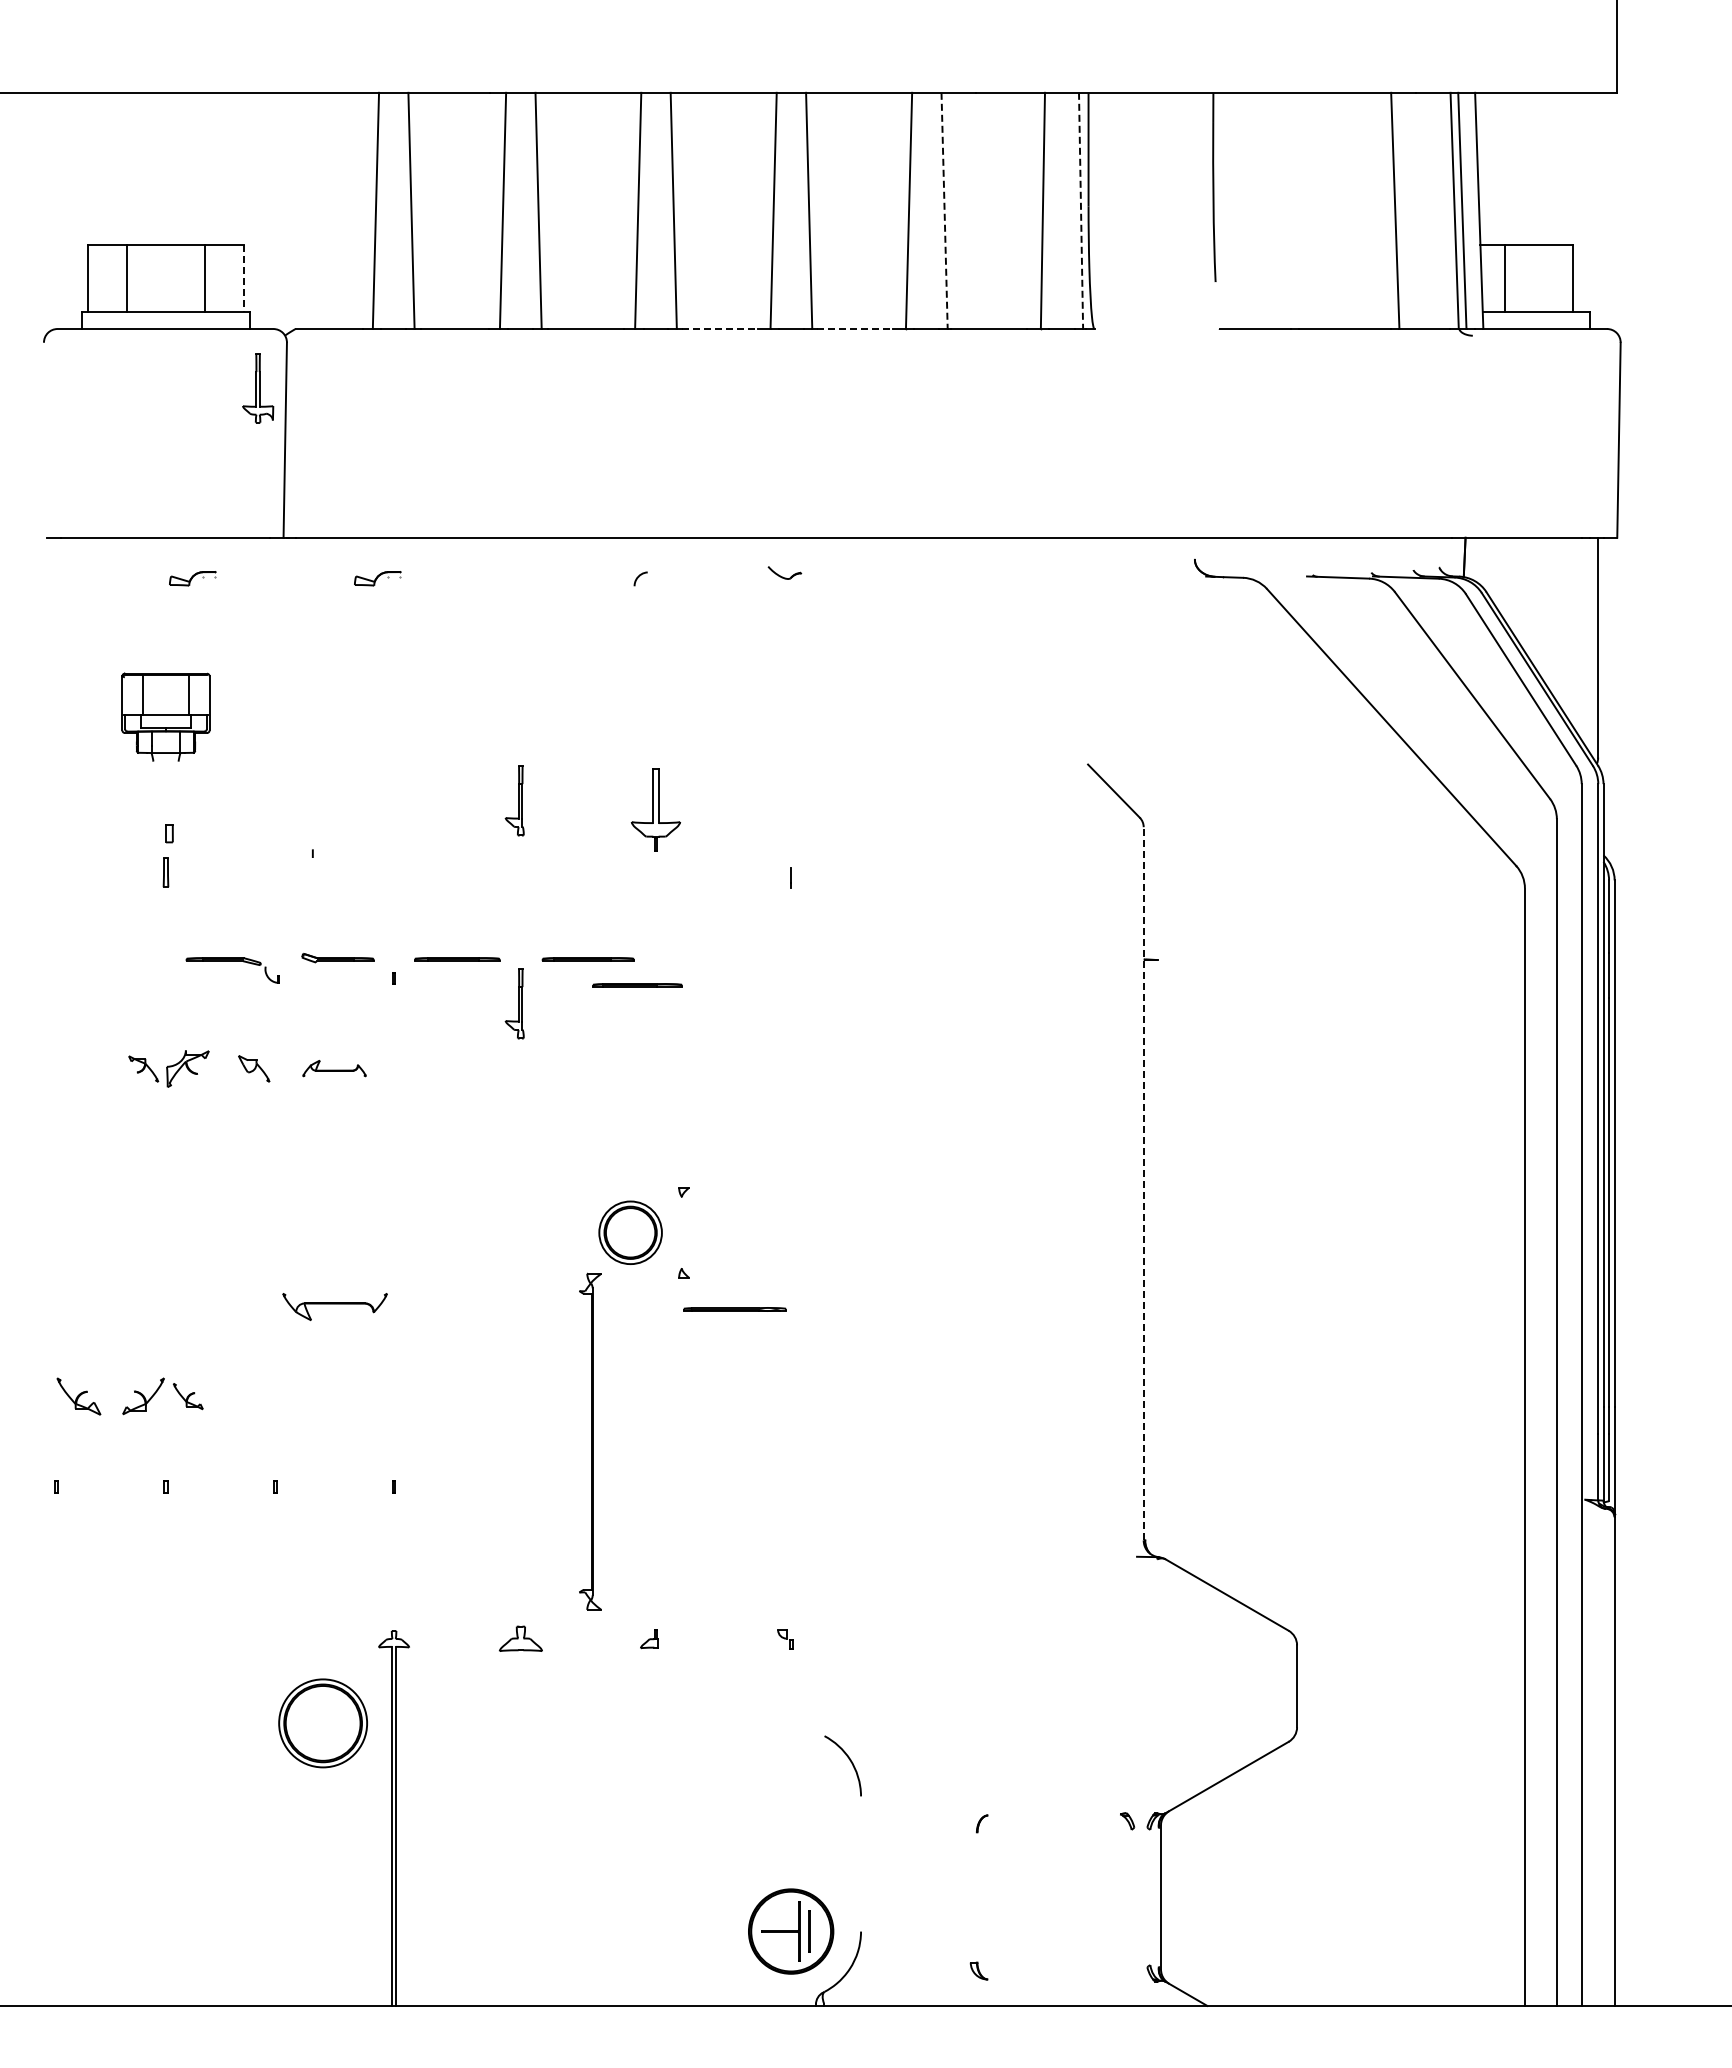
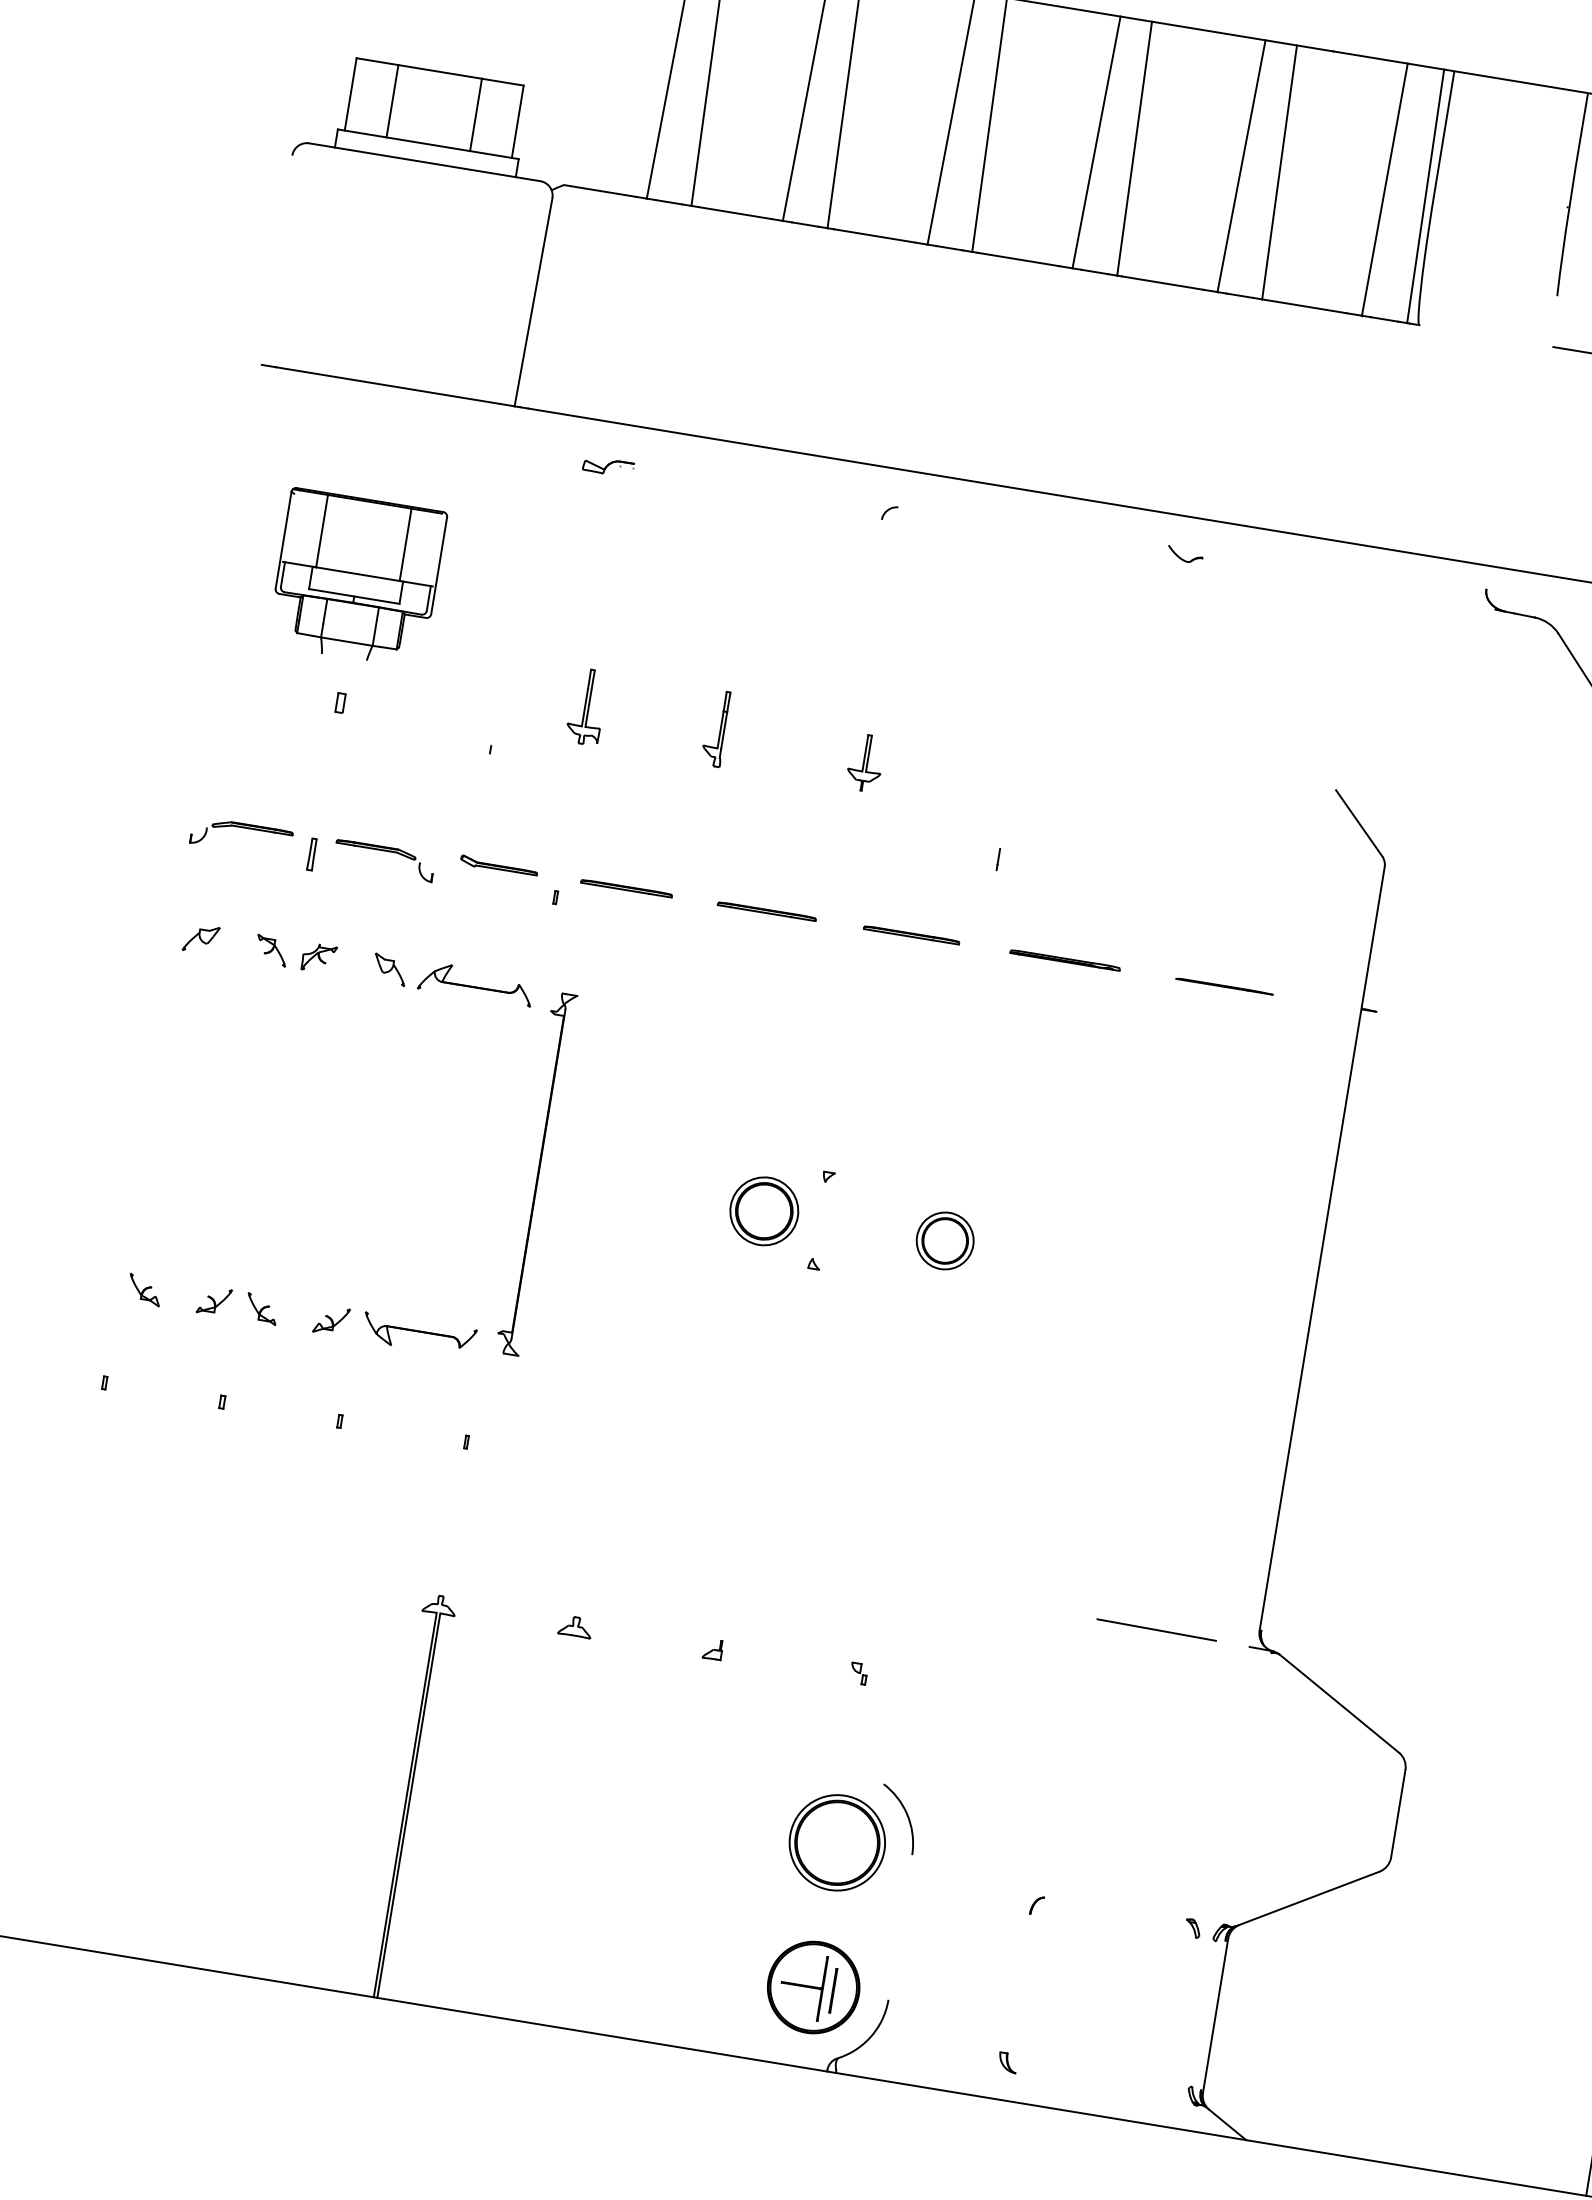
line: (944, 211) -> (1279, 173), dashed -> solid
line: (1081, 211) -> (1426, 197), dashed -> solid
line: (244, 278) -> (518, 122), dashed -> solid
line: (720, 329) -> (1018, 260), dashed -> solid
line: (855, 329) -> (1163, 283), dashed -> solid
part: (258, 388) -> (587, 707), moved
part: (784, 572) -> (1185, 554), moved
part: (192, 578) -> (409, 434), removed
part: (165, 717) -> (356, 578), size x1.67
part: (655, 809) -> (865, 762), size x0.62
part: (165, 872) -> (311, 854), moved
line: (1015, 959) -> (1224, 986), added
part: (99, 961) -> (243, 827), added
line: (637, 985) -> (911, 935), moved
part: (514, 1003) -> (680, 945), removed
part: (77, 1068) -> (200, 938), added
part: (187, 1068) -> (318, 957), size x0.71
part: (334, 1068) -> (476, 983), size x1.67
line: (1143, 1183) -> (1322, 1248), dashed -> solid
part: (799, 1232) -> (945, 1240), added
part: (334, 1306) -> (418, 1334), moved
line: (734, 1309) -> (1064, 960), moved
part: (78, 1396) -> (144, 1289), size x0.71
part: (143, 1396) -> (214, 1301), size x0.71
part: (253, 1396) -> (331, 1320), added
part: (590, 1441) -> (536, 1173), moved
line: (1049, 1555) -> (1156, 1630), added
part: (520, 1638) -> (575, 1626), size x0.71
part: (322, 1723) -> (836, 1842), moved

